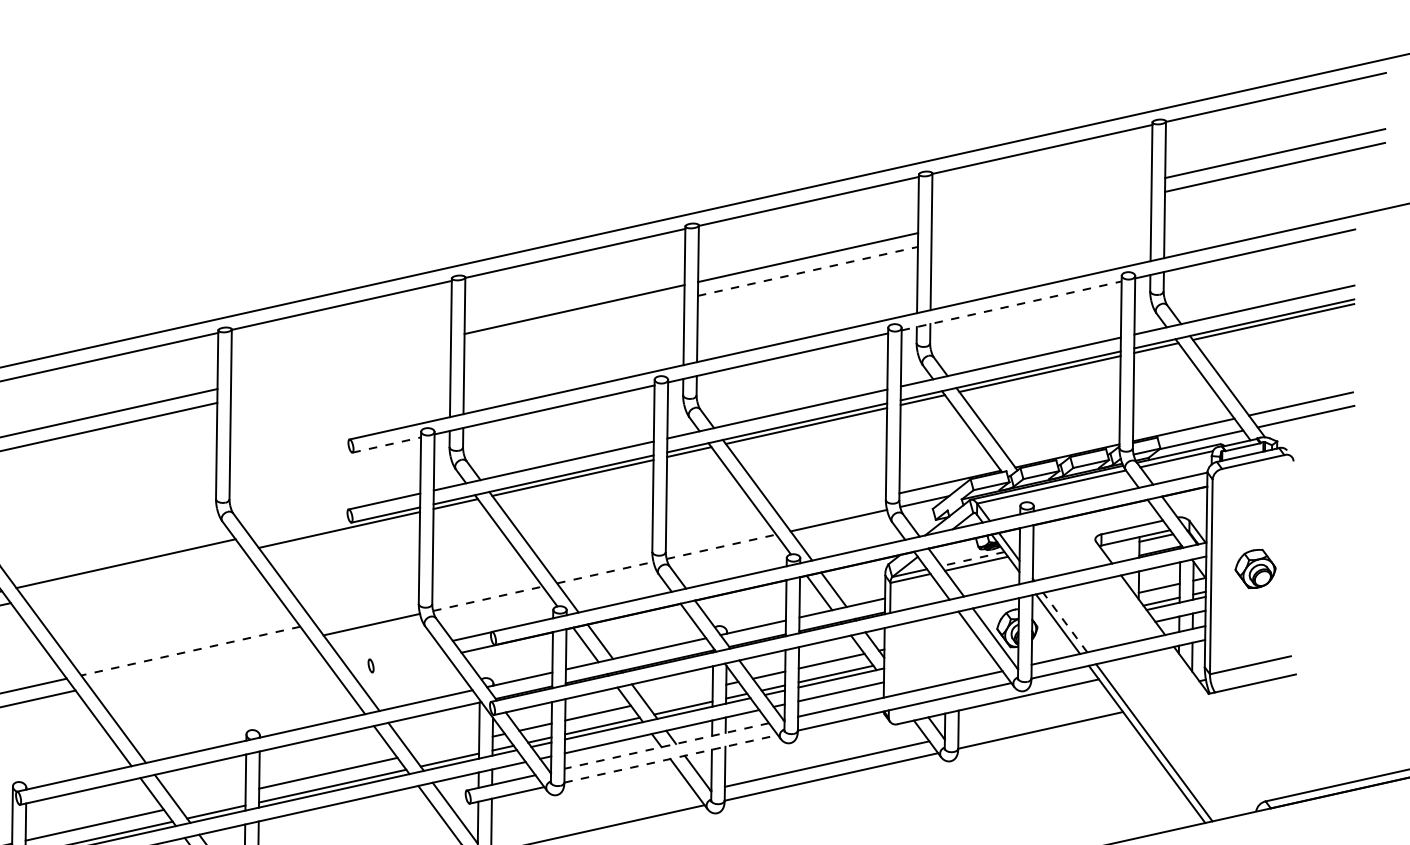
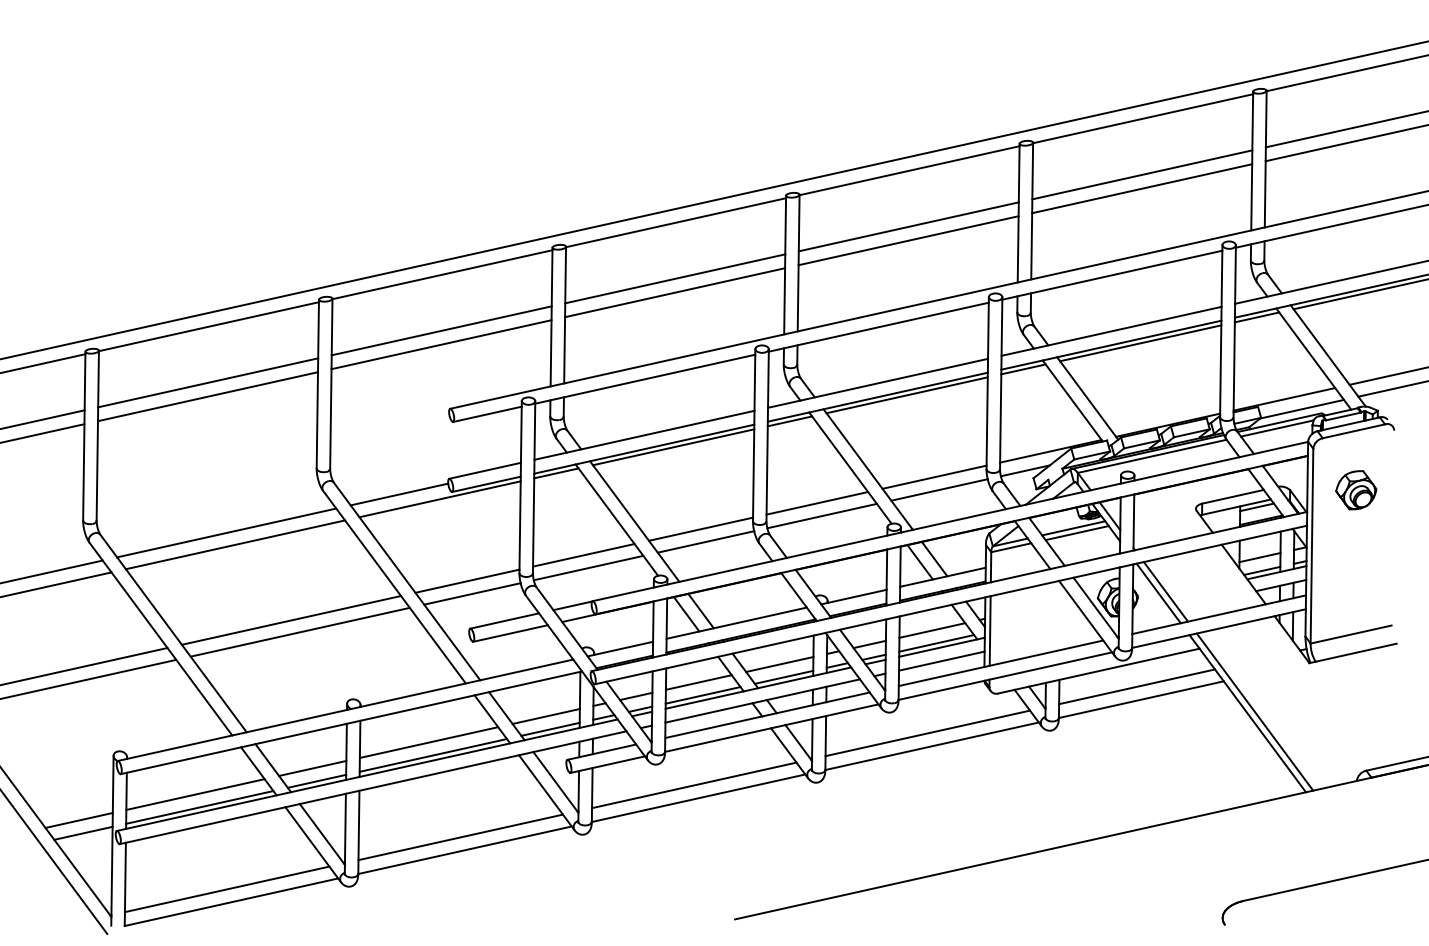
line: (1041, 205) -> (1142, 174), added
line: (1041, 219) -> (1142, 188), added
line: (807, 271) -> (908, 240), dashed -> solid
line: (1011, 306) -> (1112, 275), dashed -> solid
line: (574, 323) -> (675, 292), added
line: (340, 361) -> (441, 330), added
line: (340, 375) -> (441, 344), added
line: (386, 445) -> (487, 414), dashed -> solid
line: (833, 507) -> (934, 476), added
line: (298, 525) -> (399, 494), added
line: (716, 534) -> (817, 503), added
line: (721, 546) -> (822, 515), dashed -> solid
line: (599, 559) -> (700, 528), added
line: (972, 559) -> (1073, 528), dashed -> solid
part: (1255, 569) -> (1356, 490), moved
line: (605, 572) -> (706, 541), dashed -> solid
line: (134, 575) -> (235, 544), added
line: (482, 586) -> (583, 555), added
line: (488, 598) -> (589, 567), dashed -> solid
line: (366, 611) -> (467, 580), added
line: (1064, 622) -> (1165, 591), dashed -> solid
line: (189, 651) -> (290, 620), dashed -> solid
line: (403, 651) -> (504, 620), added
line: (888, 661) -> (989, 630), added
line: (198, 662) -> (299, 631), added
line: (409, 664) -> (510, 633), added
line: (678, 695) -> (779, 664), added
line: (1035, 717) -> (1136, 686), added
line: (444, 746) -> (545, 715), added
line: (666, 746) -> (767, 715), dashed -> solid
line: (671, 759) -> (772, 728), dashed -> solid
line: (211, 798) -> (312, 767), added
line: (593, 816) -> (694, 785), added

